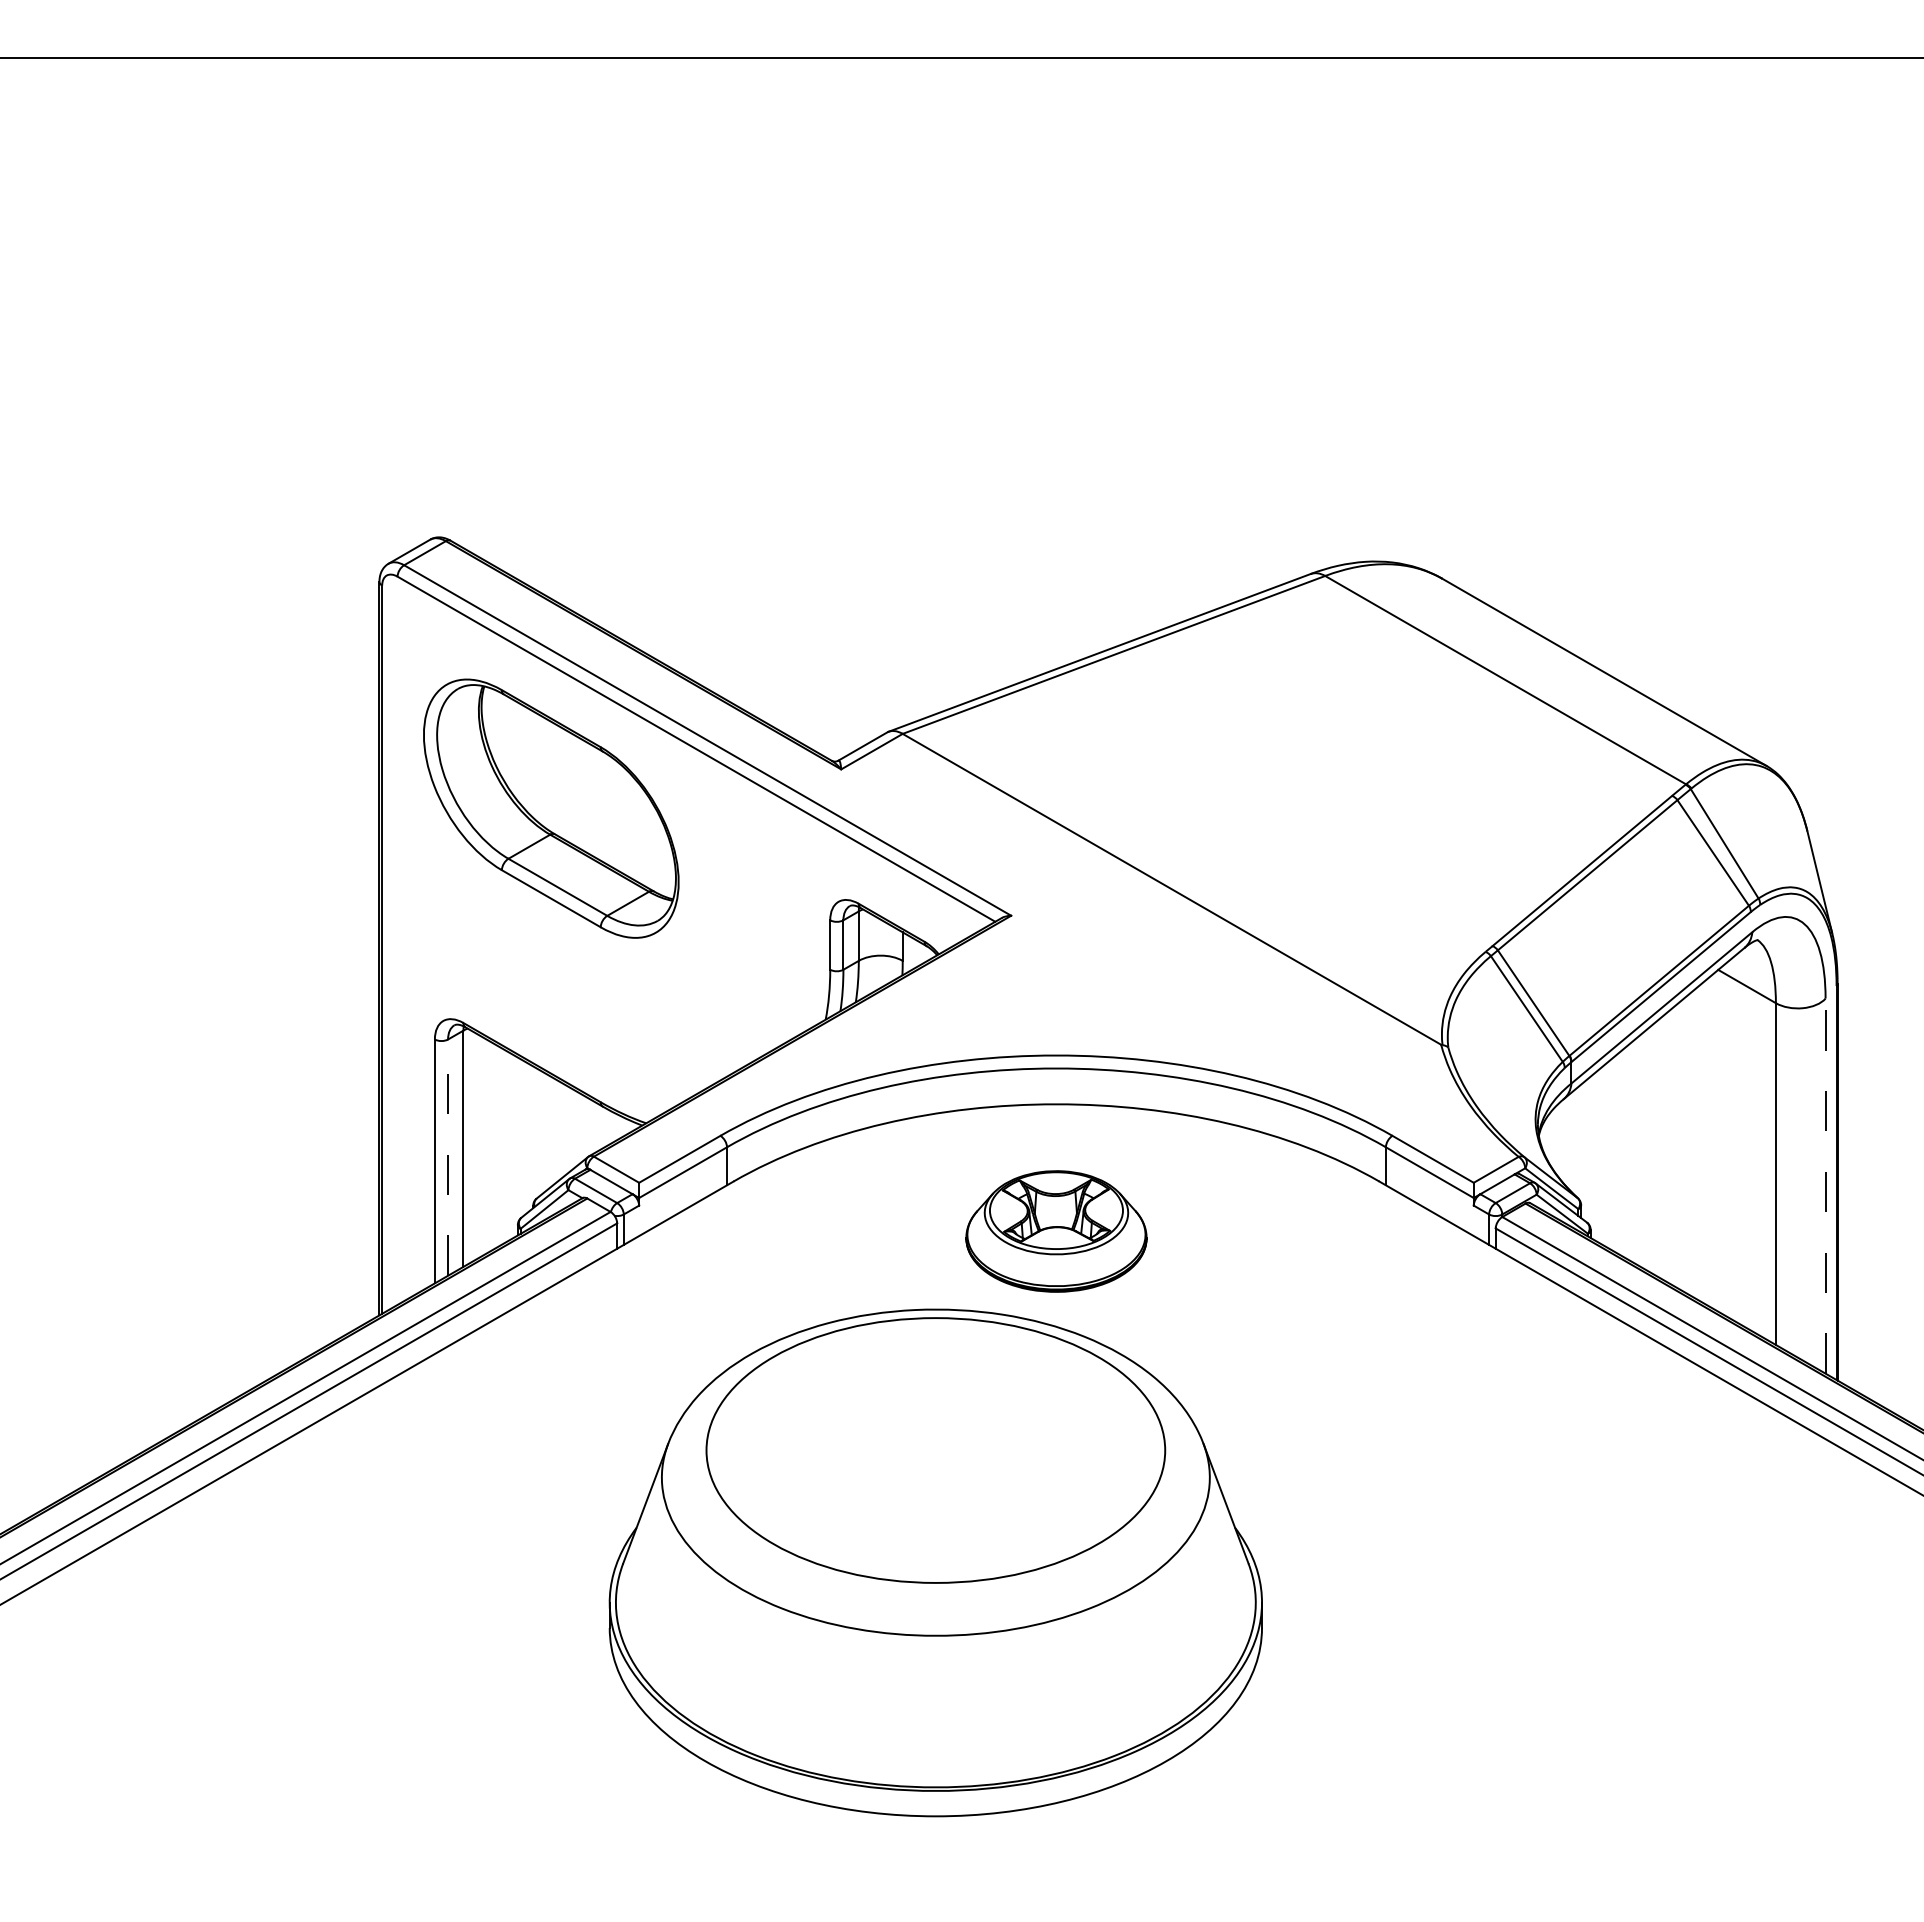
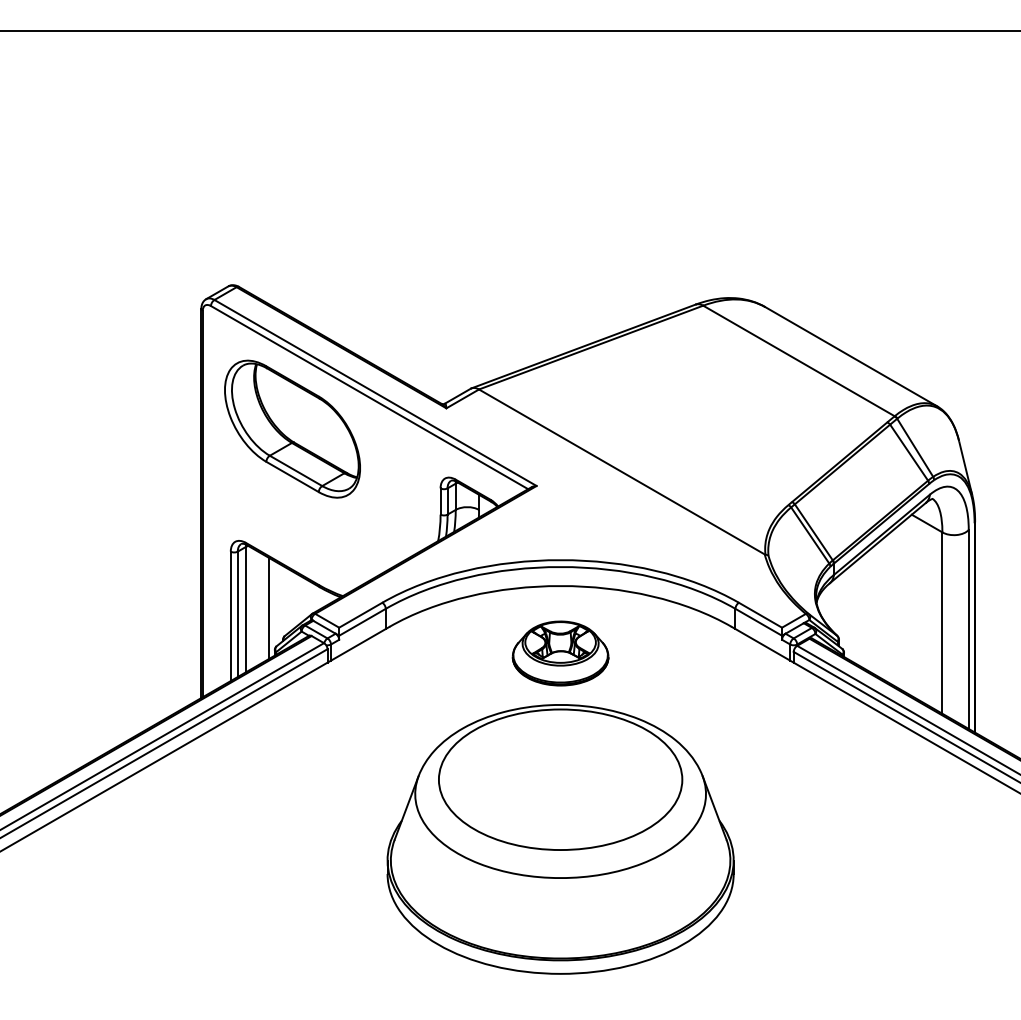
line: (507, 1146) -> (269, 608), added
line: (447, 1157) -> (237, 614), dashed -> solid
line: (1825, 1186) -> (968, 629), dashed -> solid
part: (935, 1563) -> (560, 839), moved

